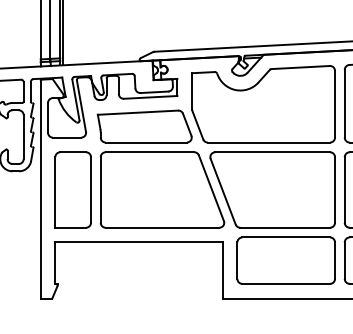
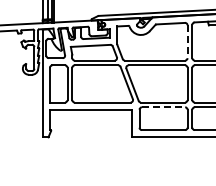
line: (334, 105) -> (187, 42), solid -> dashed
line: (286, 237) -> (163, 107), solid -> dashed

